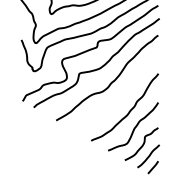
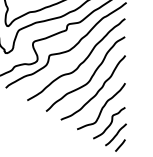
curve: (122, 95) -> (90, 76), added

